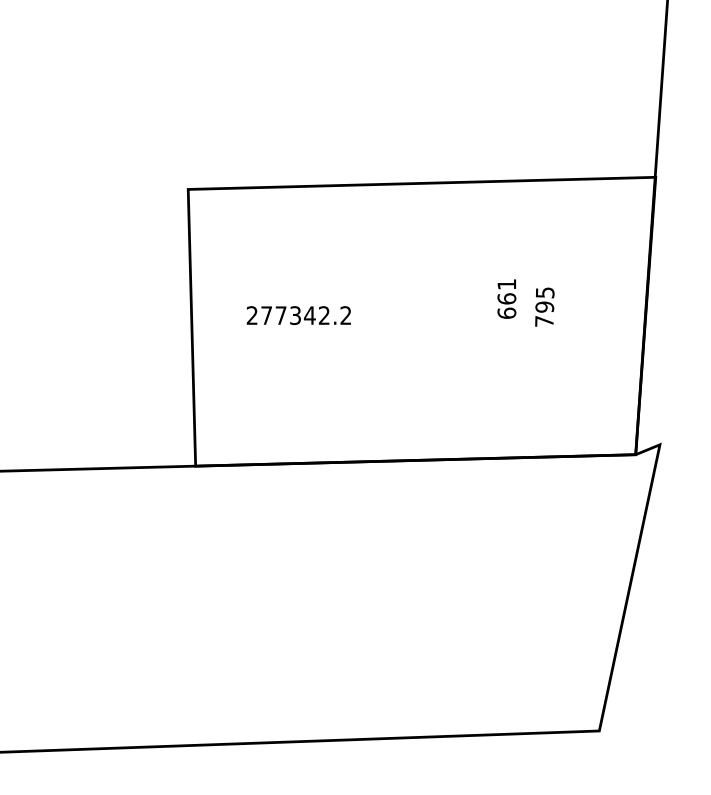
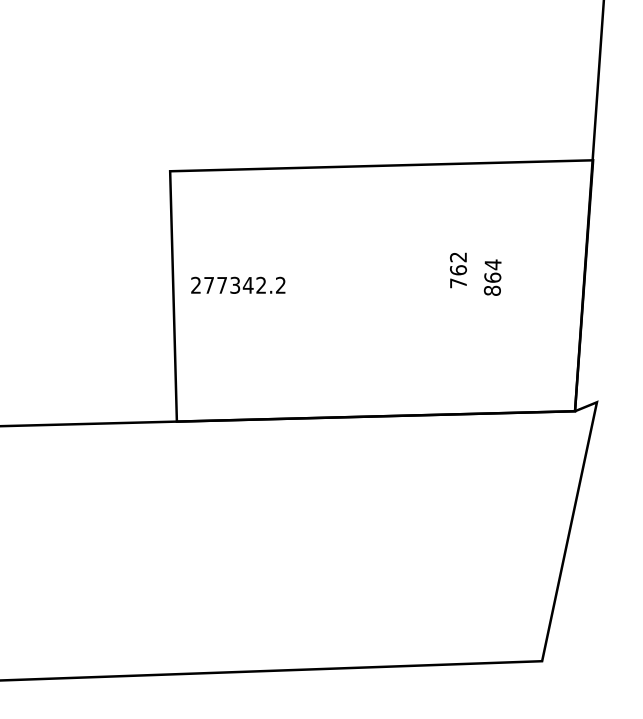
text: (506, 299) -> (458, 270), 661 -> 762
text: (544, 306) -> (492, 277), 795 -> 864
text: (299, 314) -> (238, 284), moved

